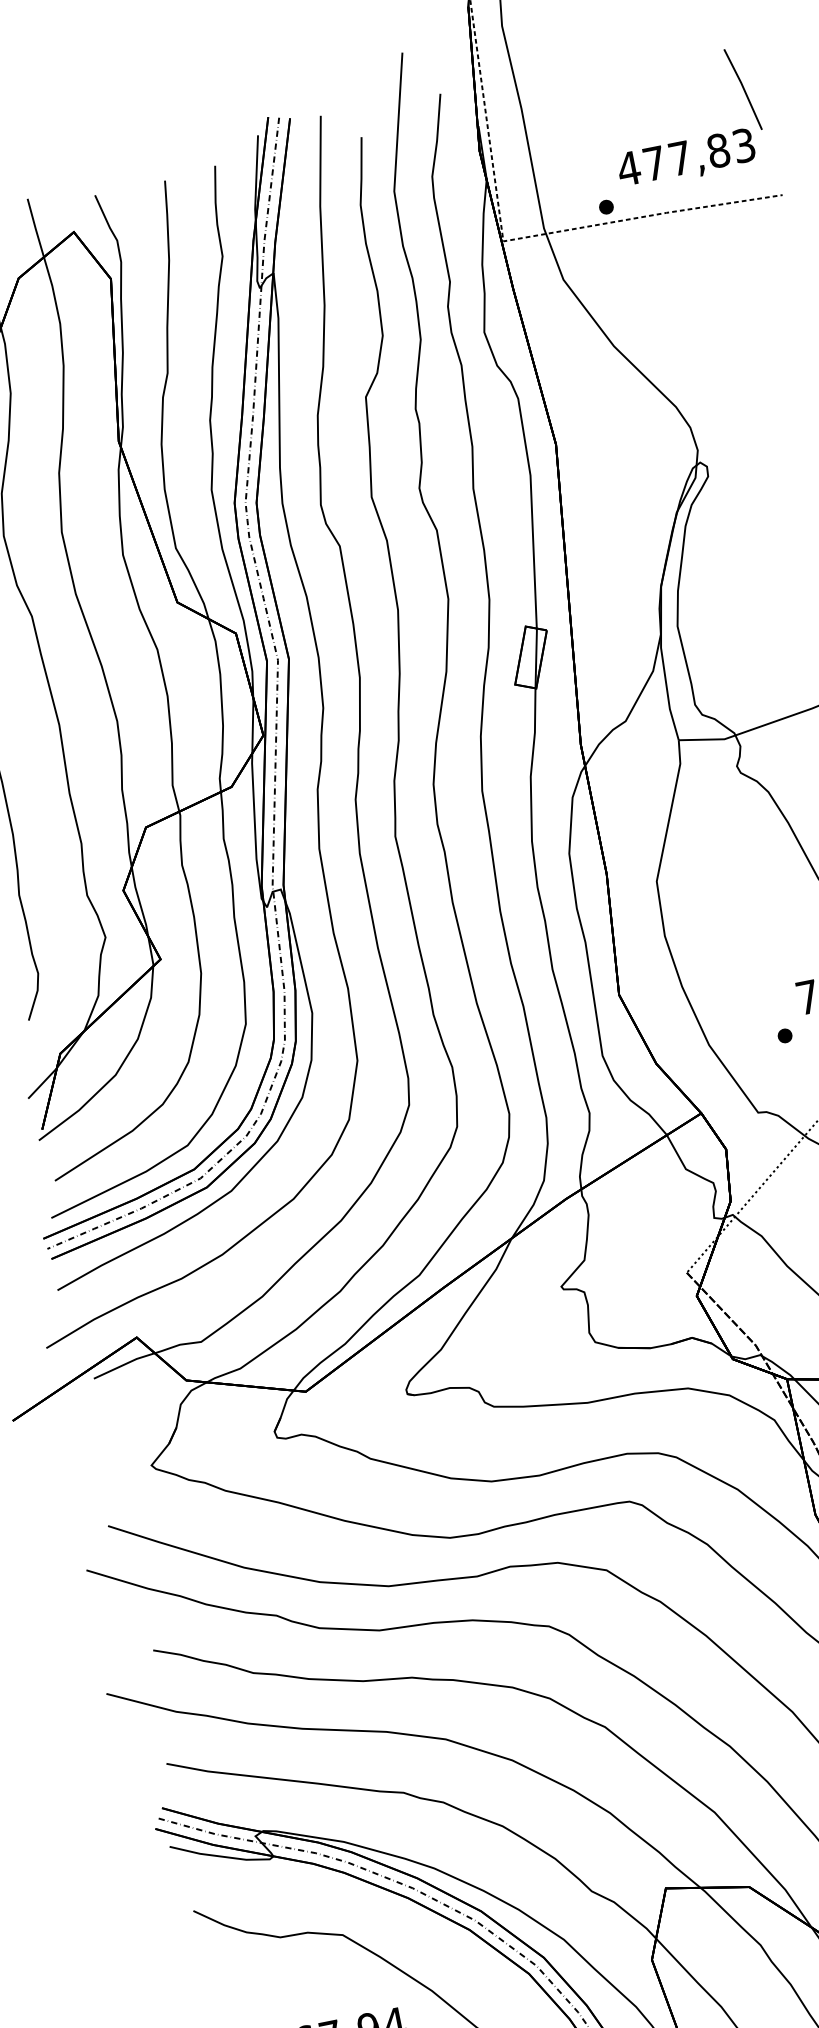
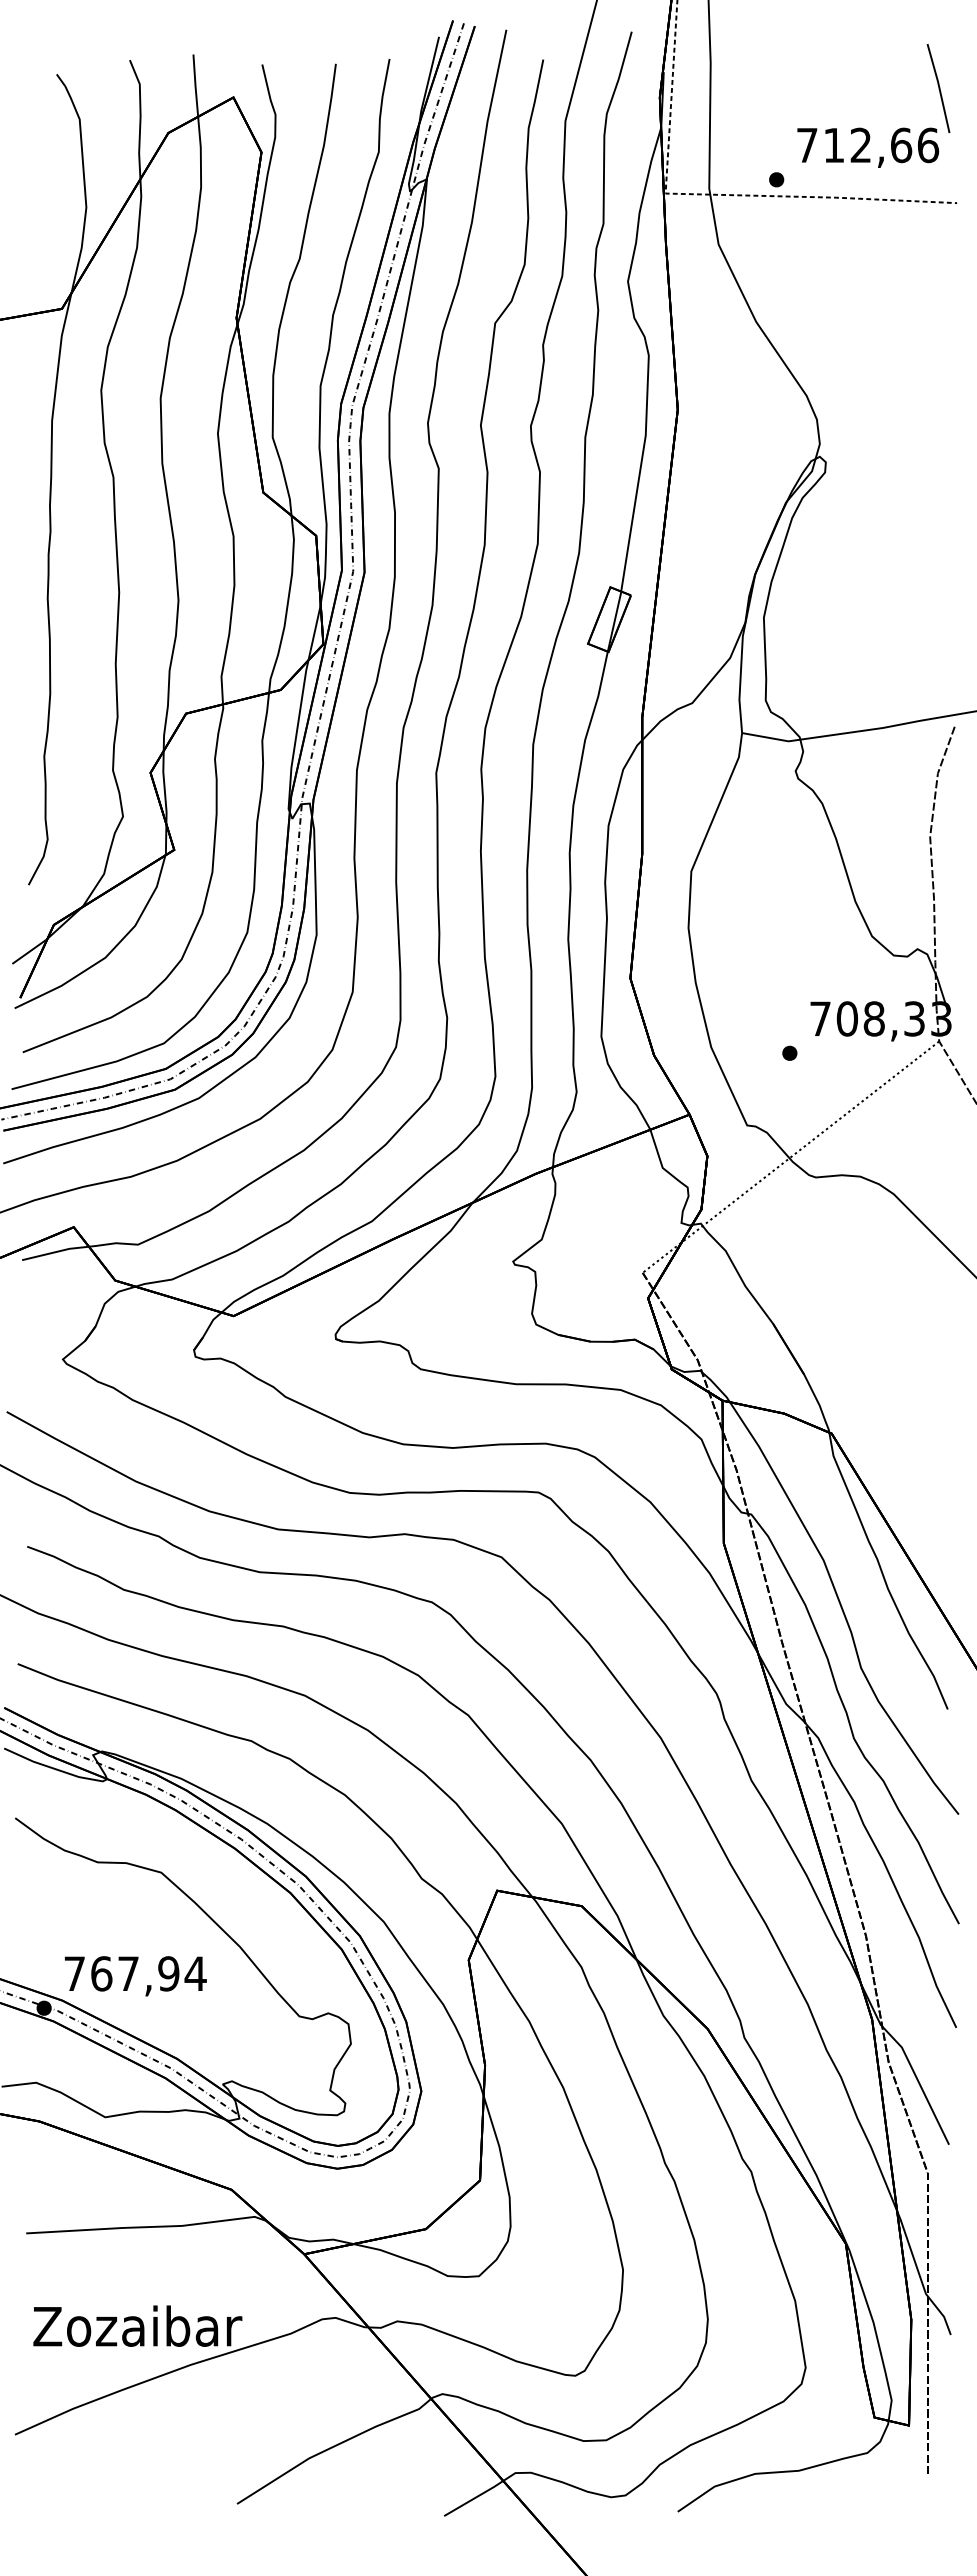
text: (686, 157) -> (867, 145), 477,83 -> 712,66

